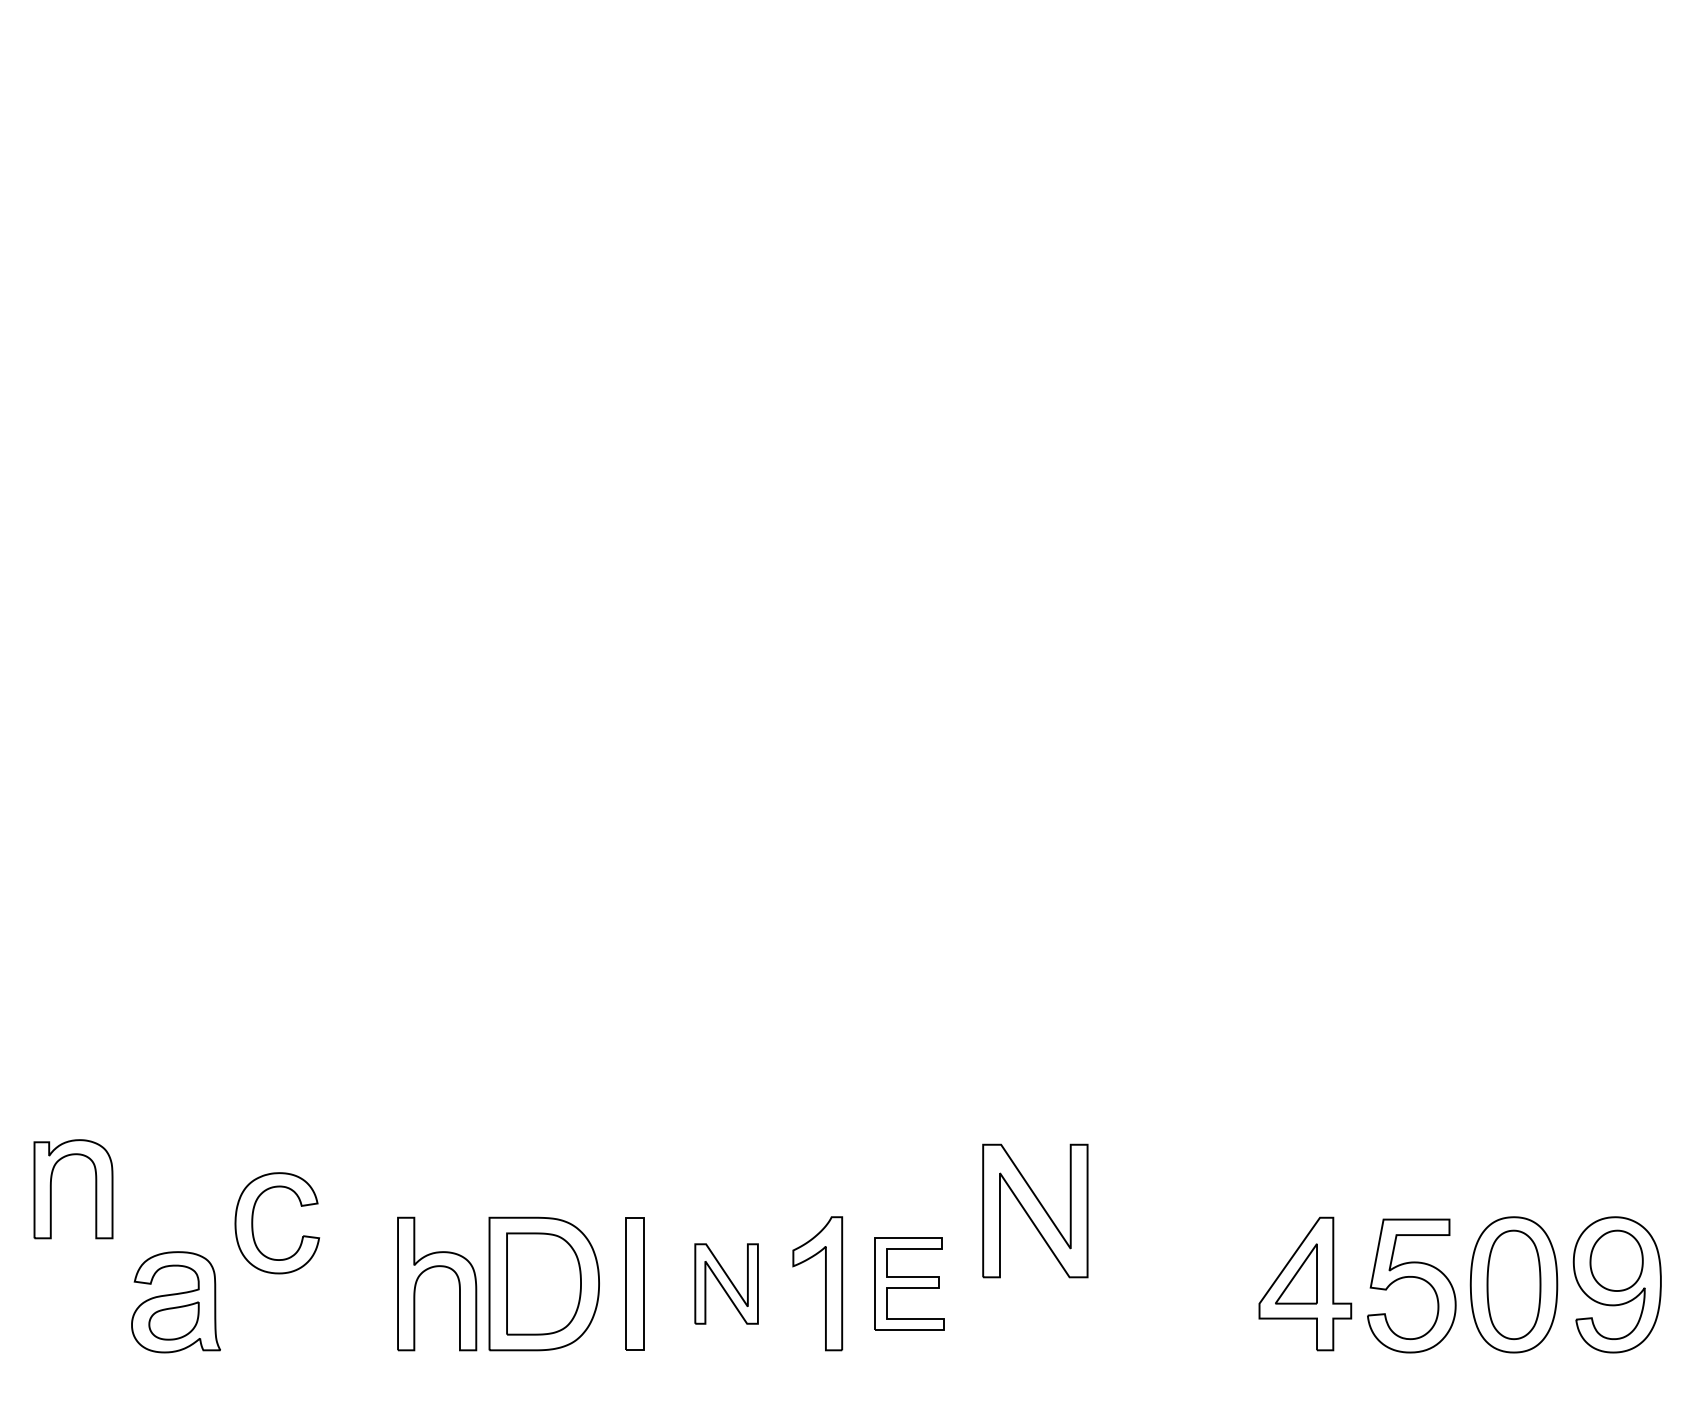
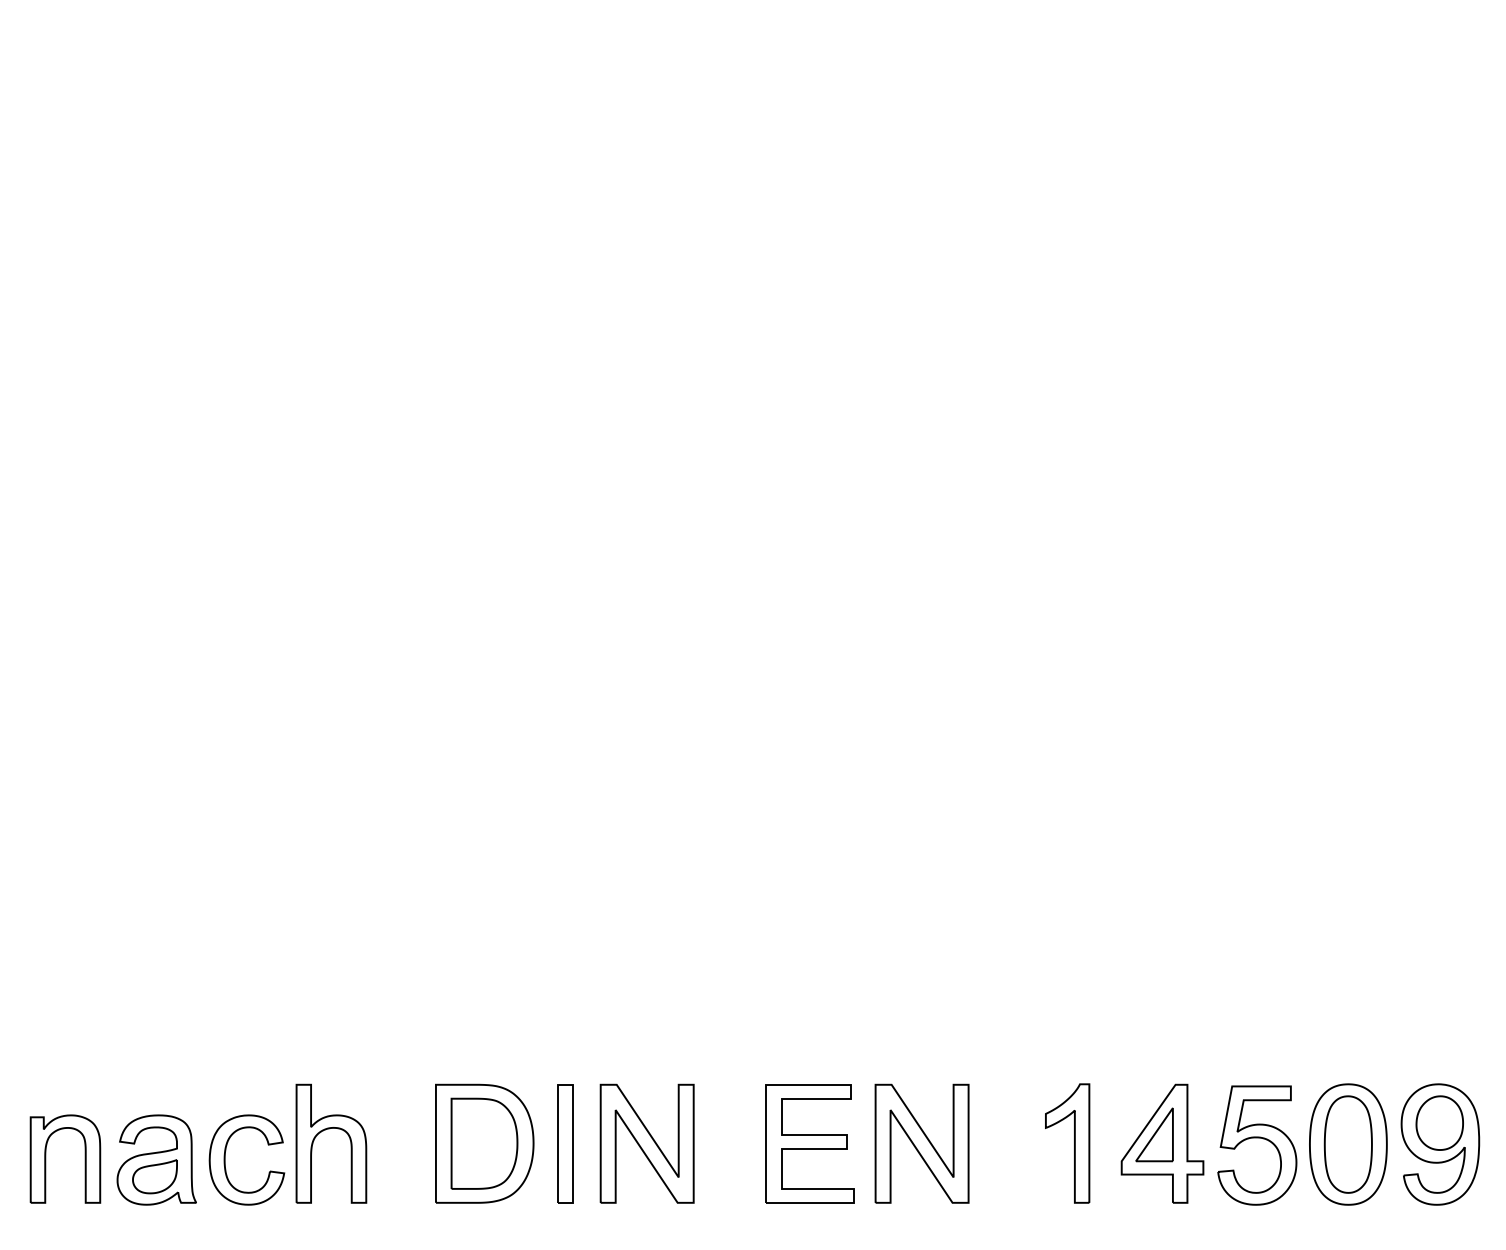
part: (51, 1189) -> (45, 1159), moved
part: (1035, 1210) -> (922, 1143), moved
part: (253, 1223) -> (225, 1160), moved
part: (432, 1268) -> (327, 1129), moved
part: (726, 1283) -> (647, 1143), size x1.67
part: (825, 1283) -> (1074, 1143), moved
part: (909, 1283) -> (809, 1143), size x1.43

